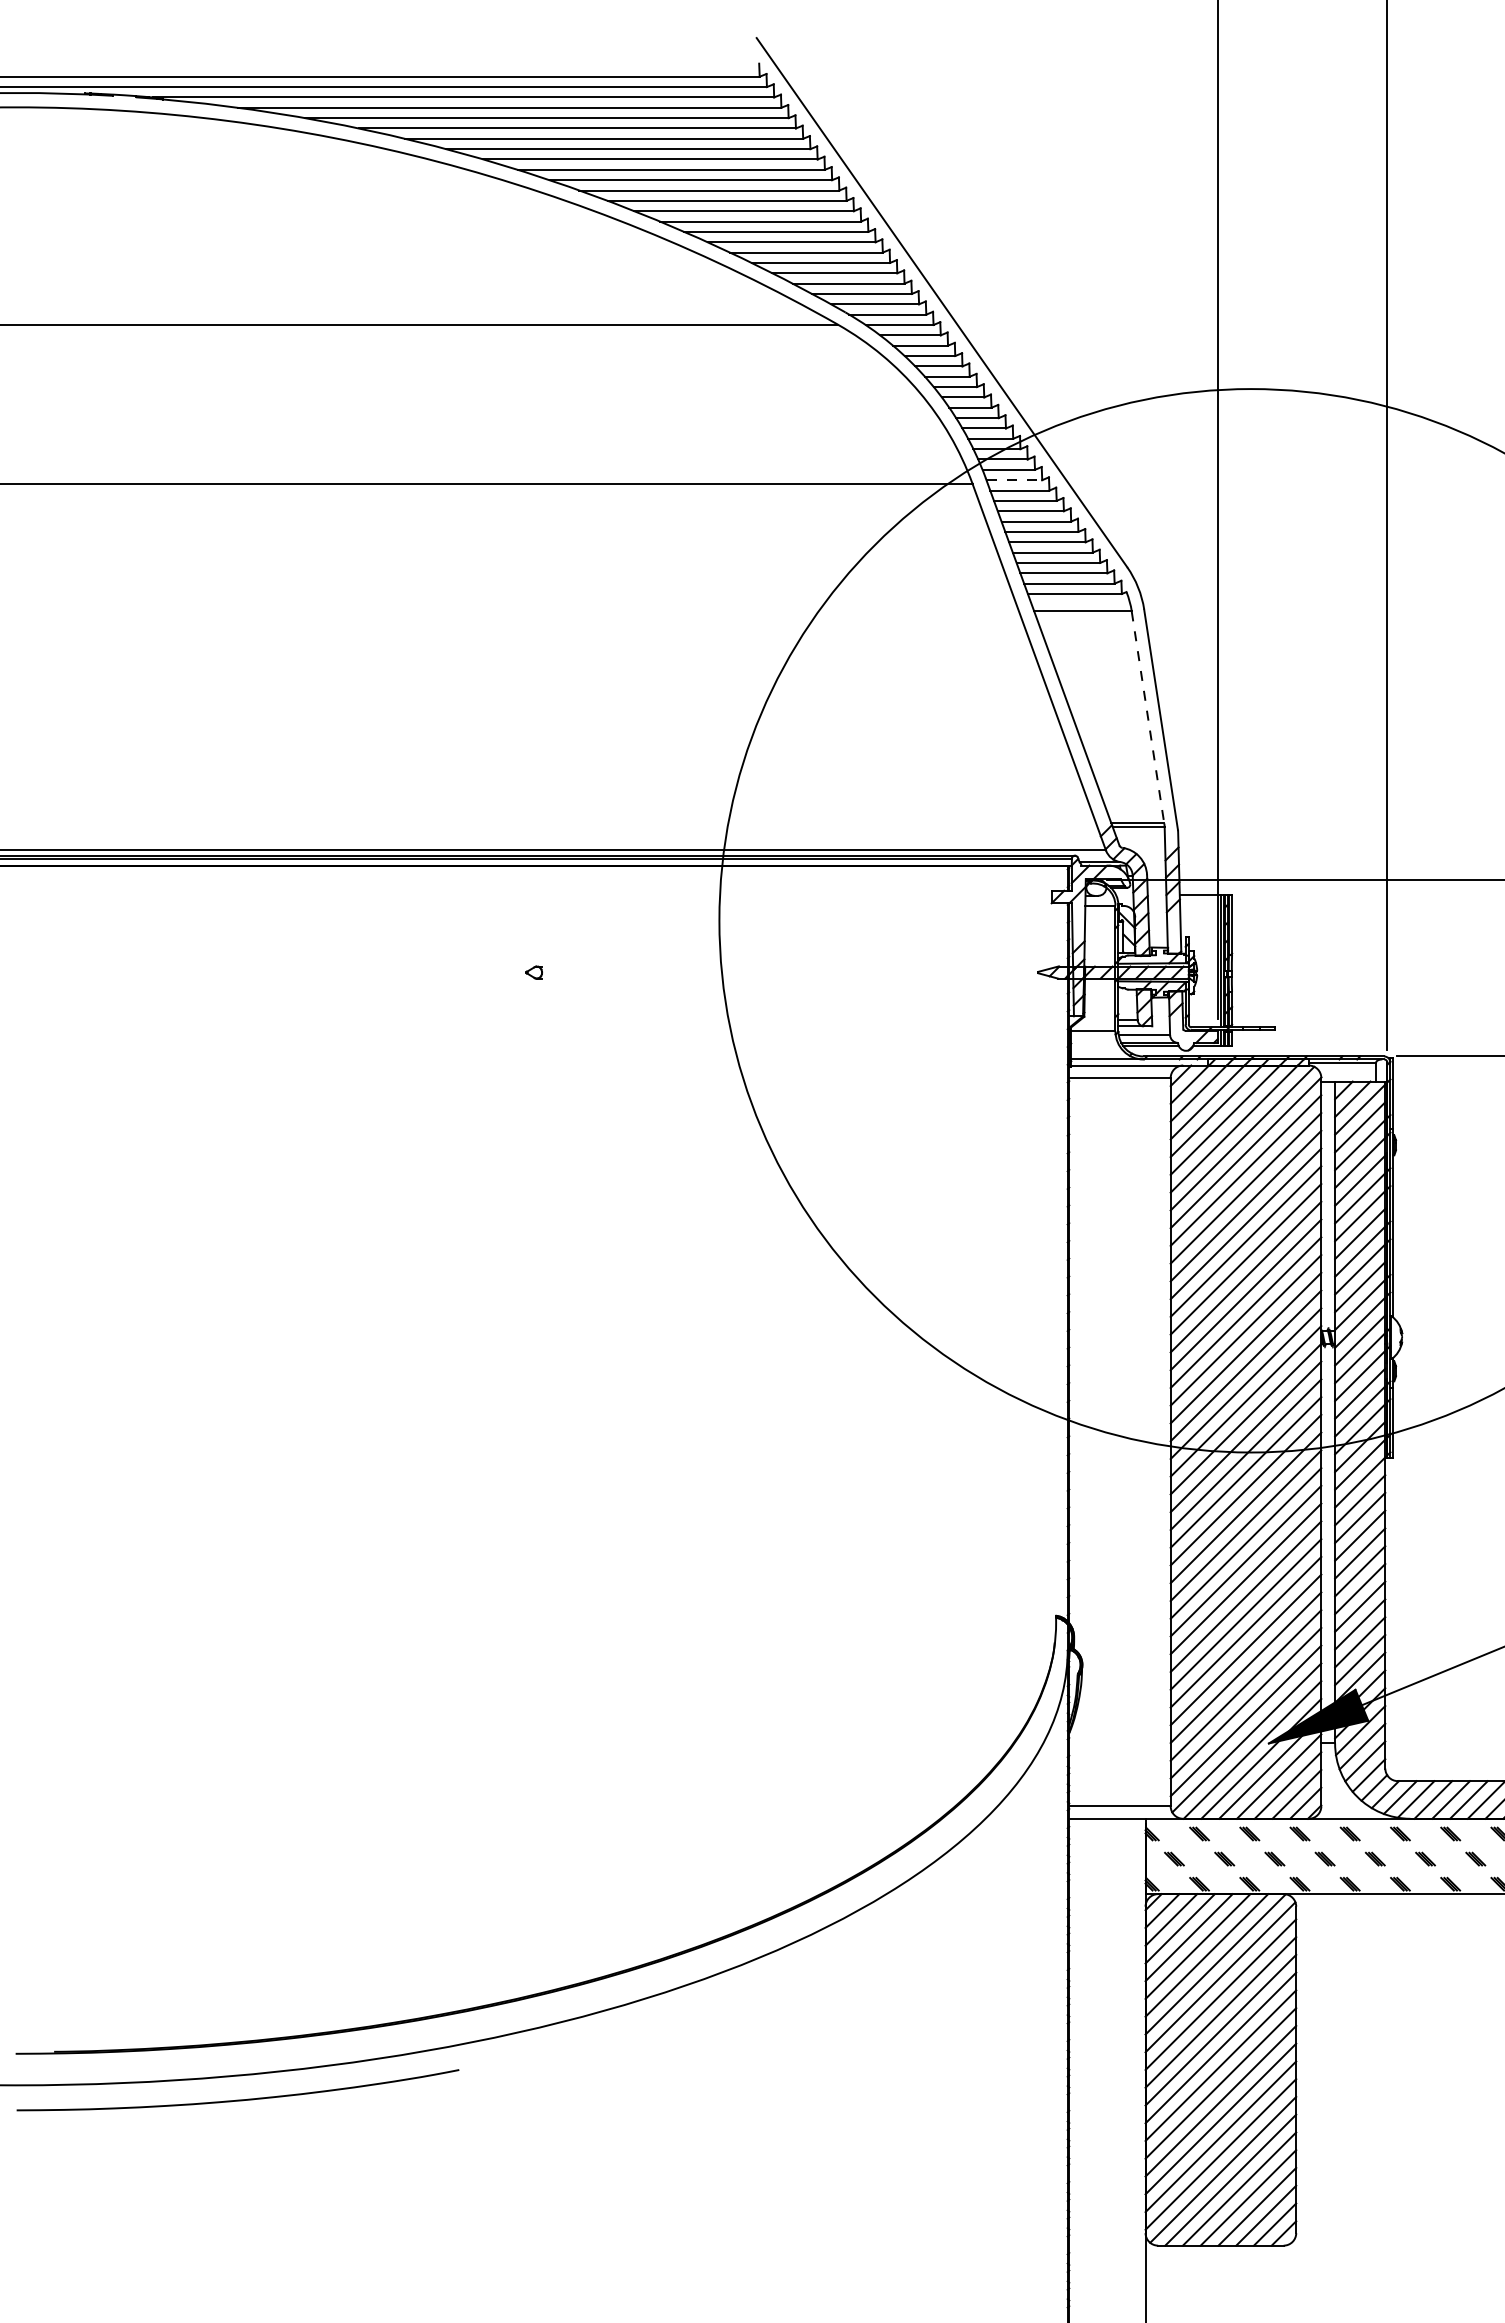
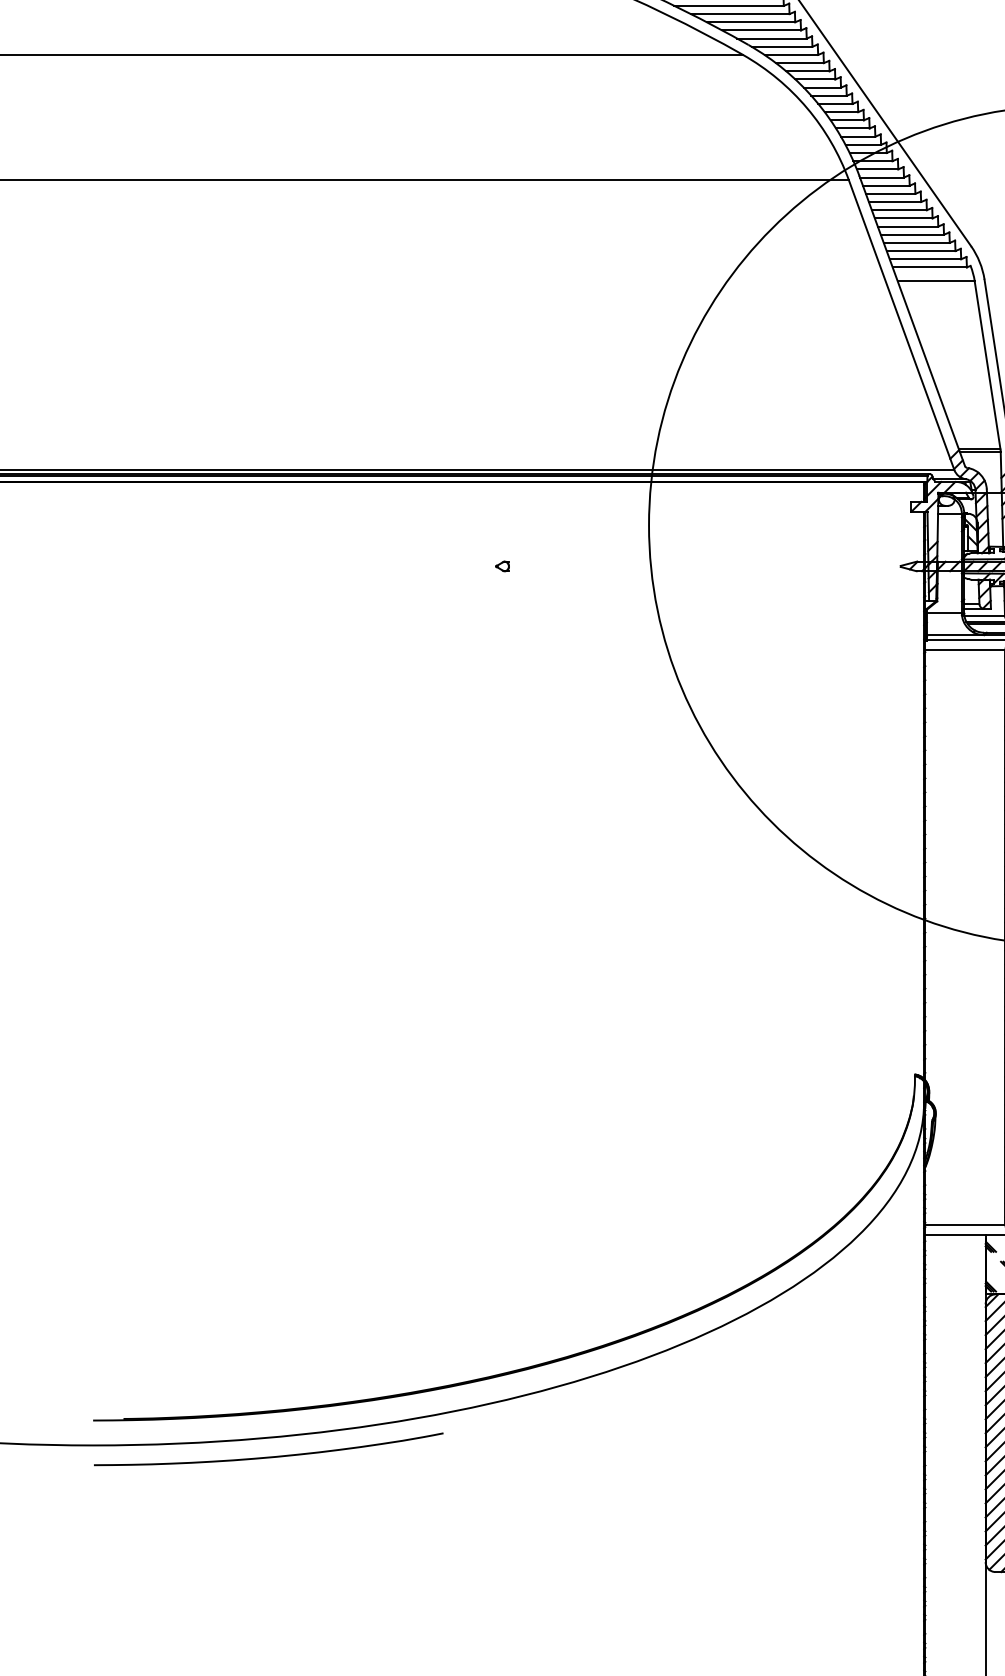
line: (1014, 480) -> (882, 177), dashed -> solid
line: (1148, 717) -> (987, 364), dashed -> solid

